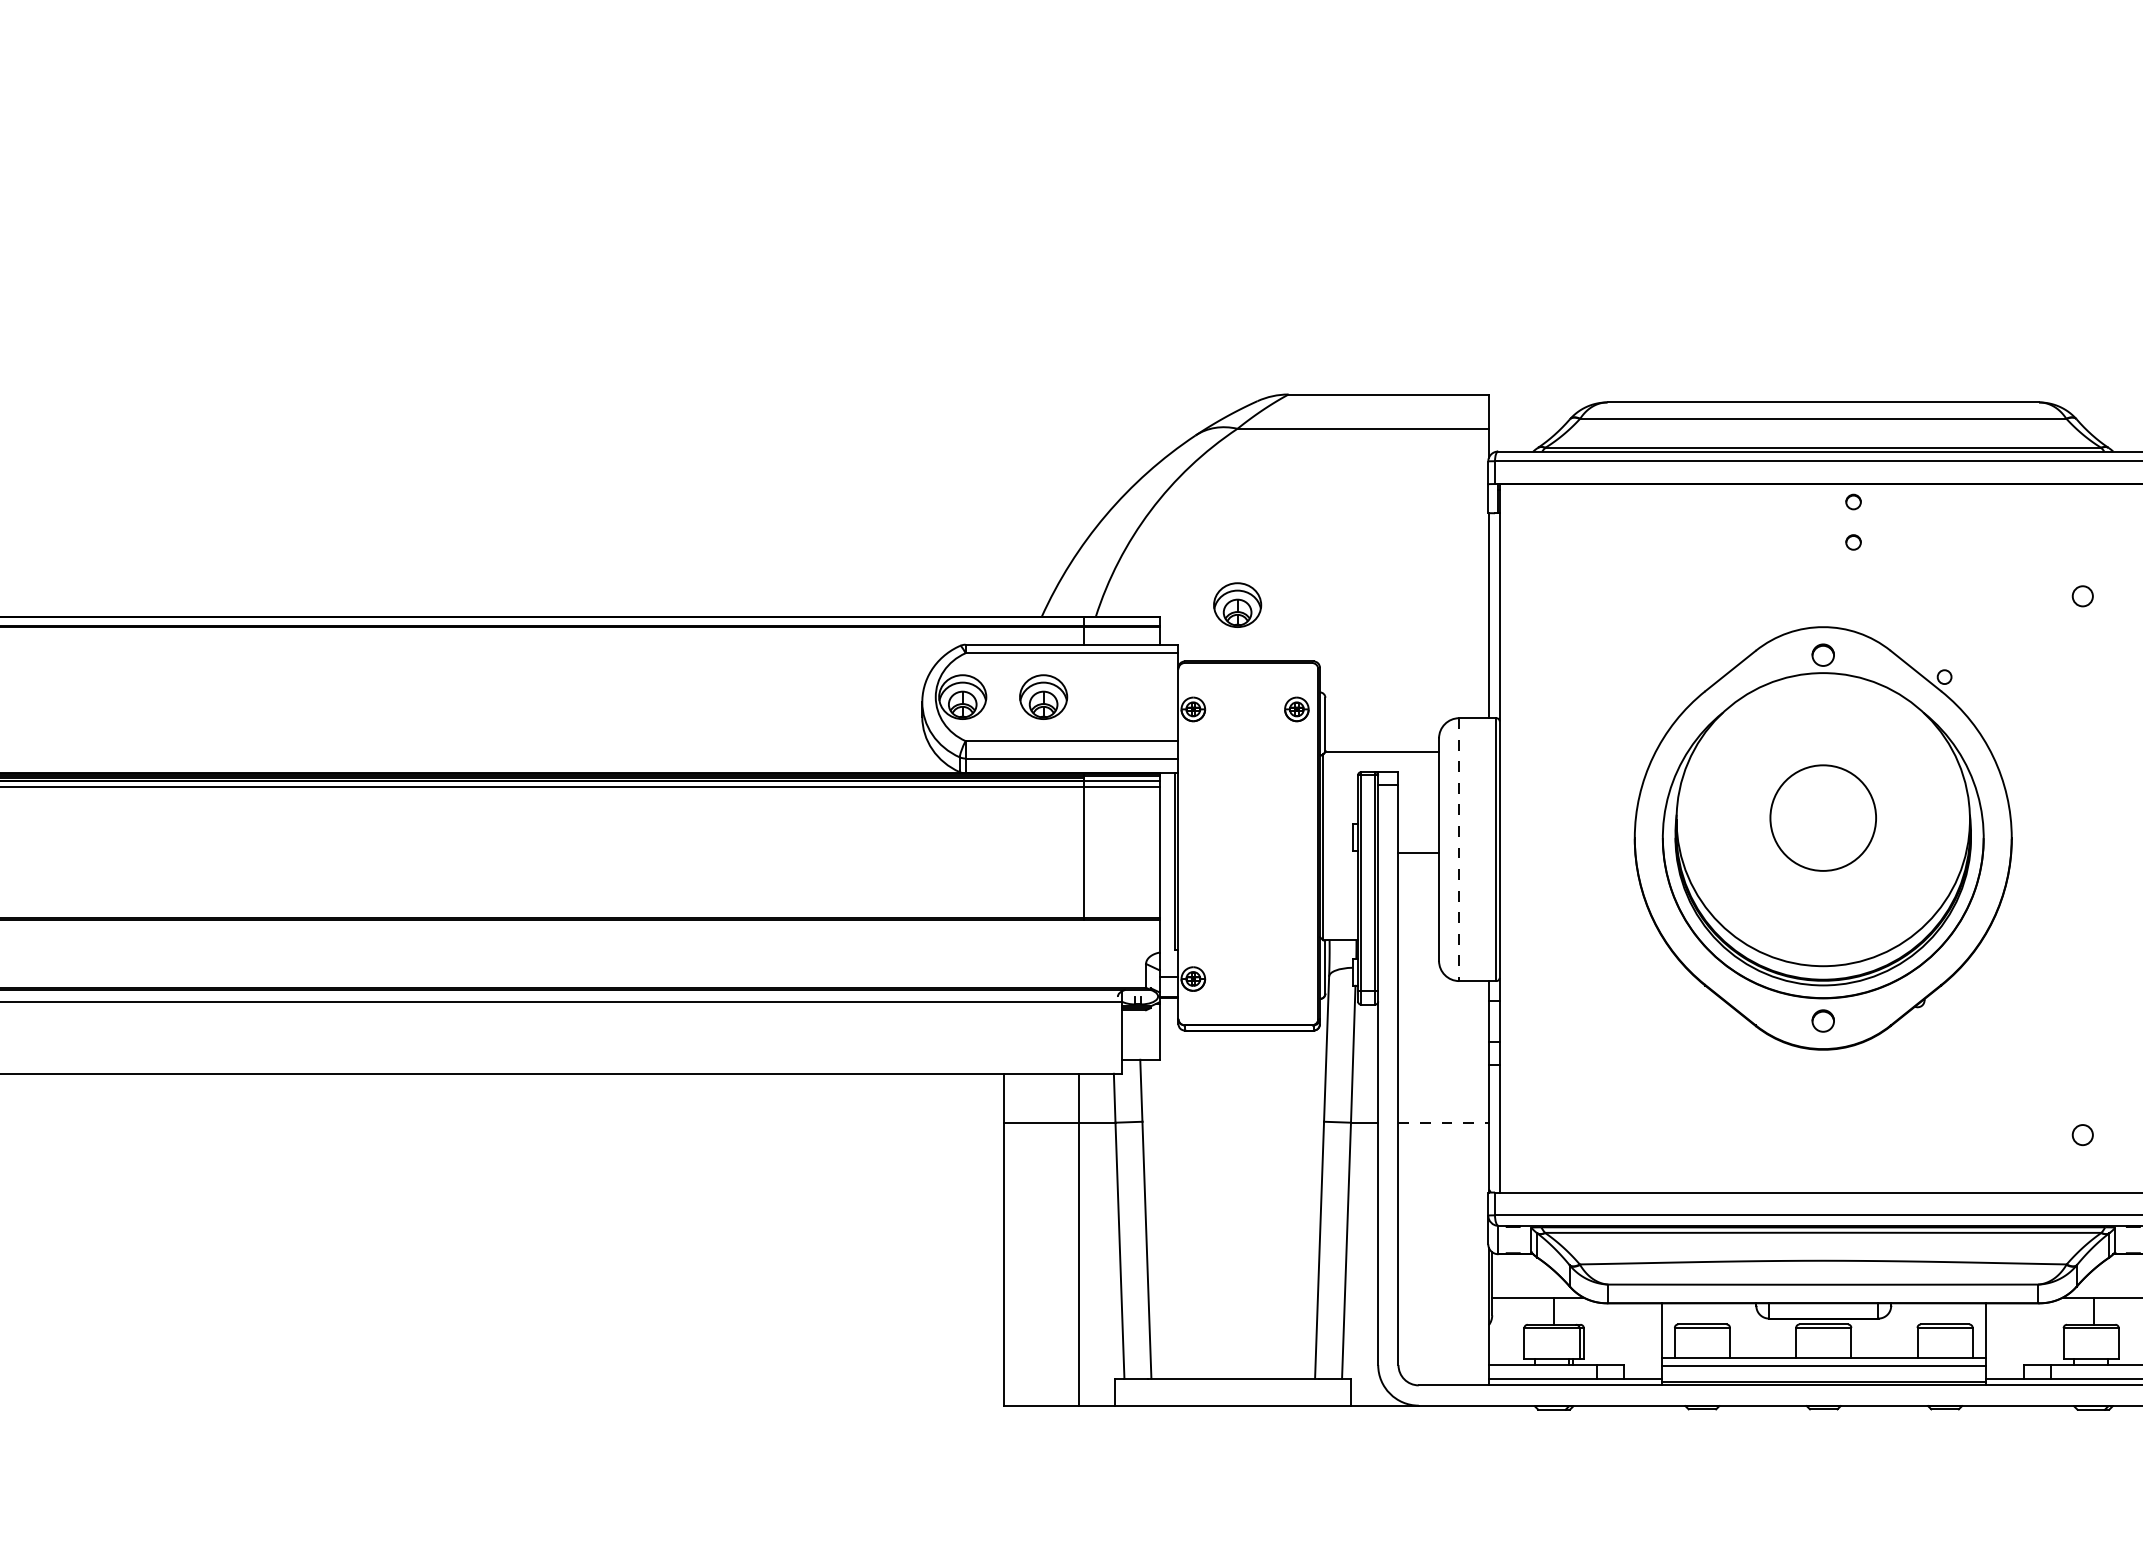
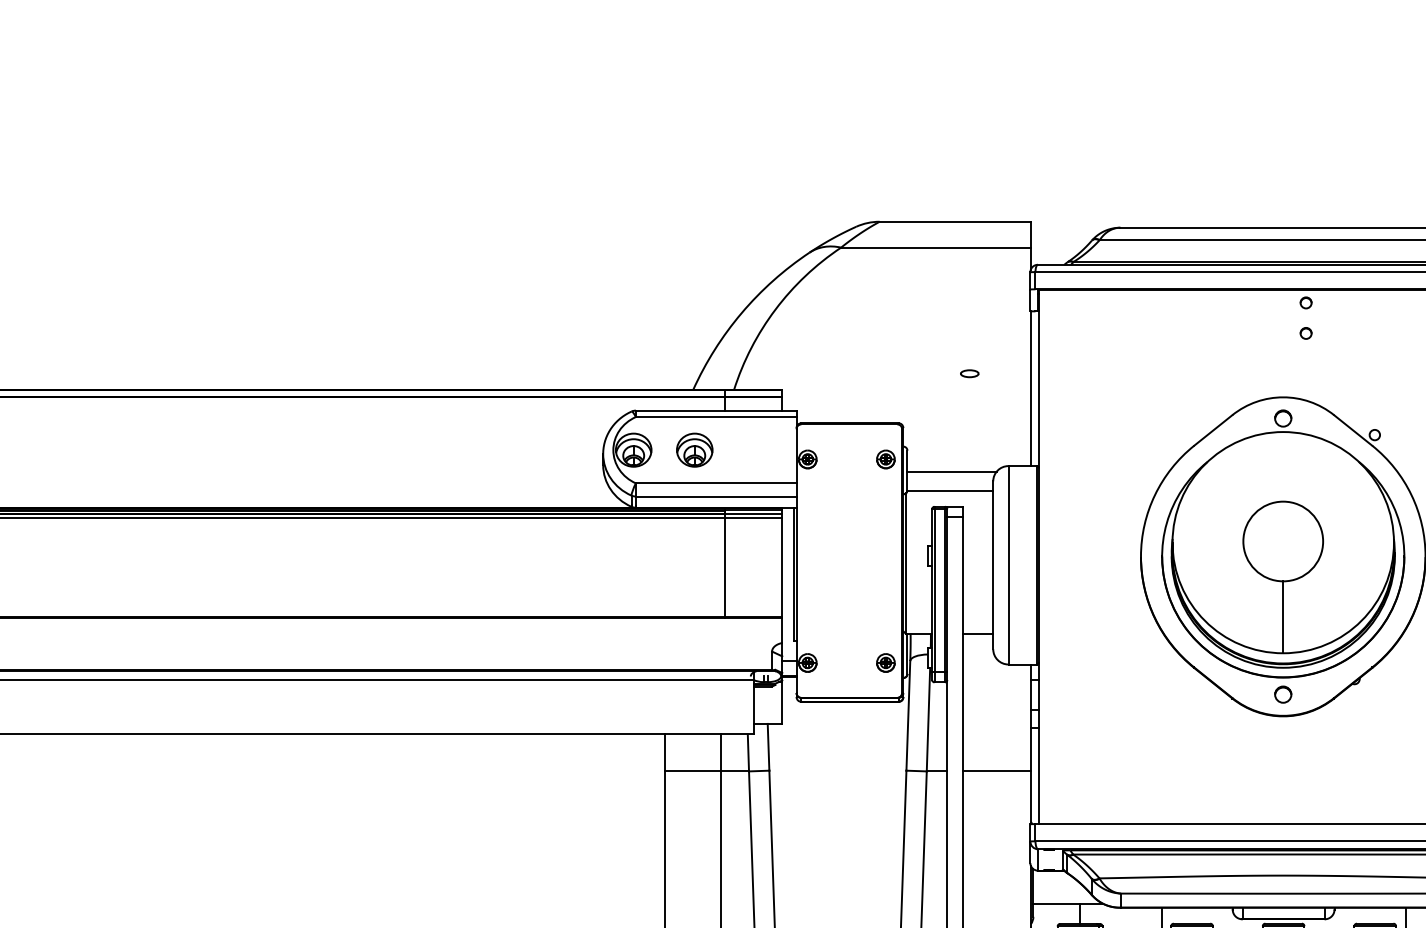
part: (1407, 595) -> (969, 373), added
part: (1237, 604) -> (841, 380), removed
line: (1384, 725) -> (952, 471), added
line: (1459, 850) -> (1008, 565), dashed -> solid
line: (1418, 853) -> (977, 633), moved
line: (1823, 918) -> (1283, 617), added
part: (1296, 978) -> (885, 662), added
line: (1444, 1122) -> (997, 771), dashed -> solid

